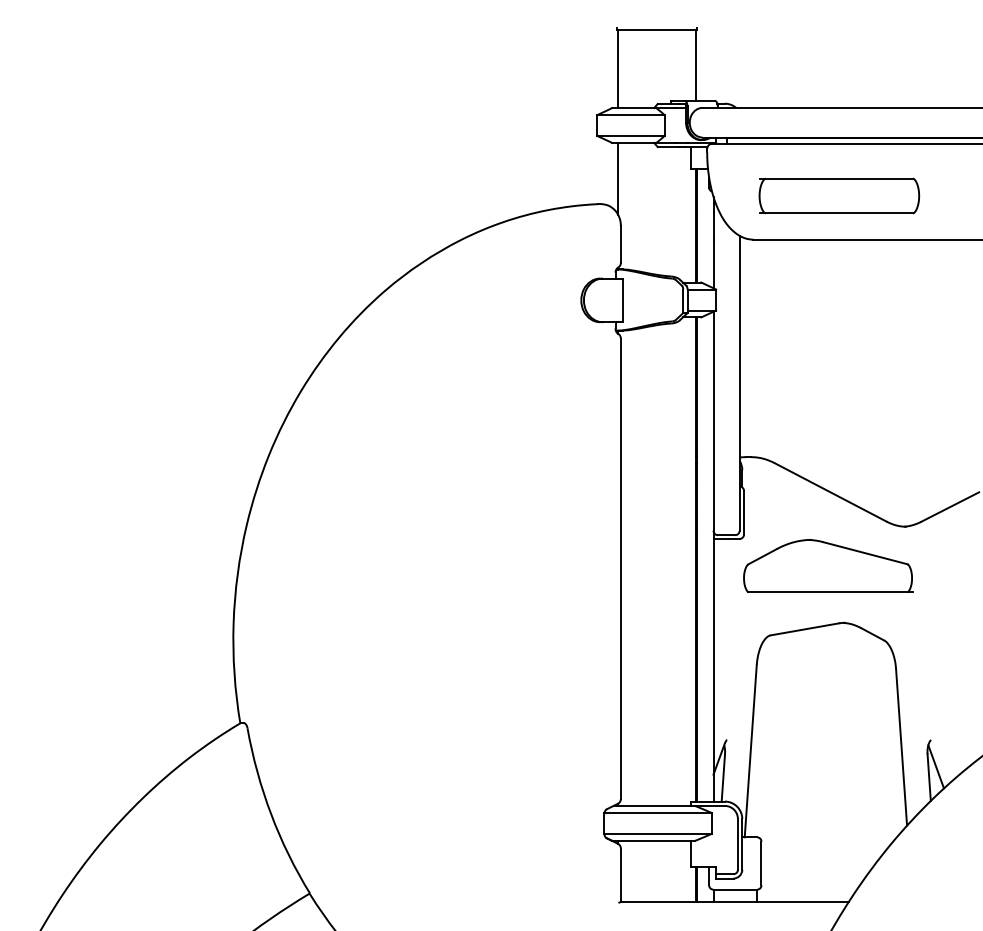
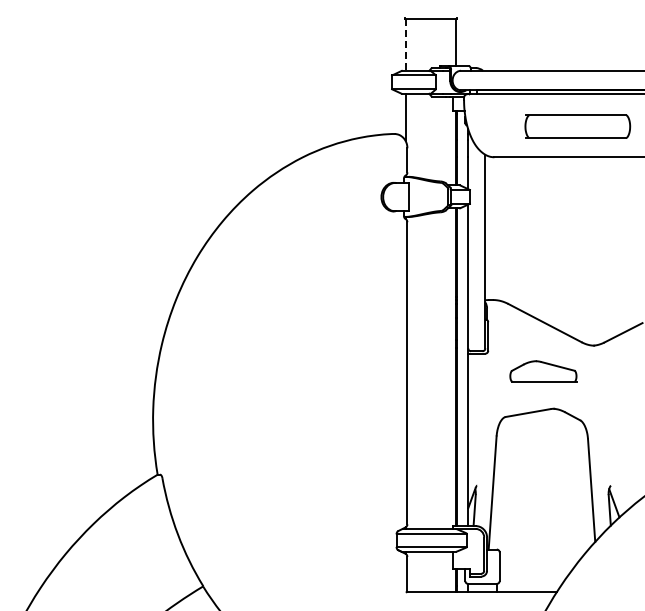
line: (617, 69) -> (405, 45), solid -> dashed
part: (838, 195) -> (577, 126), moved
part: (828, 566) -> (543, 371), size x0.6

